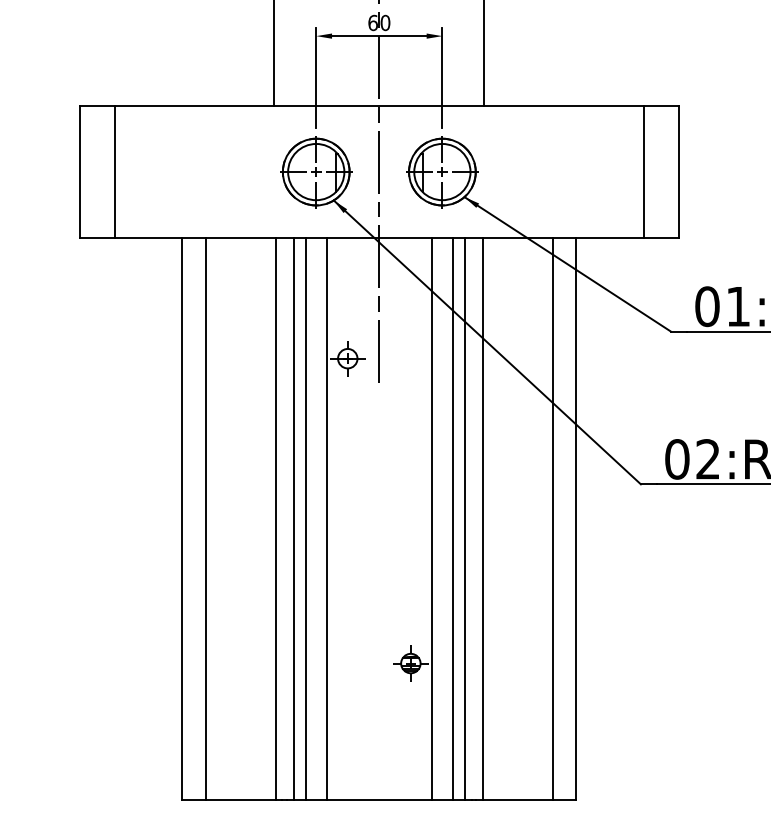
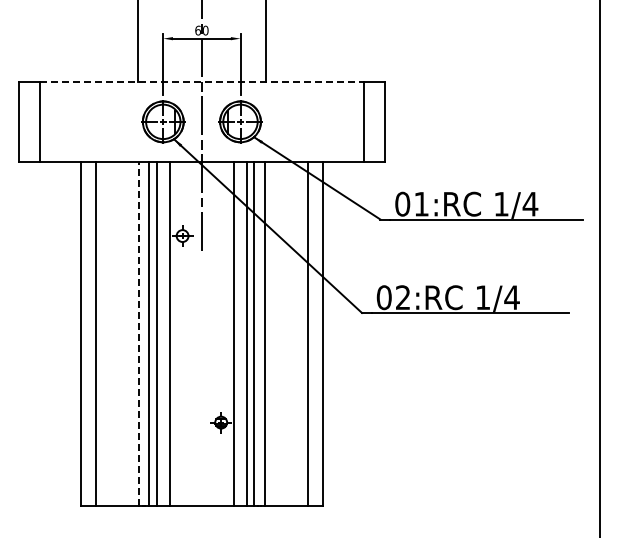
line: (378, 106) -> (201, 81), solid -> dashed
line: (275, 517) -> (138, 333), solid -> dashed

